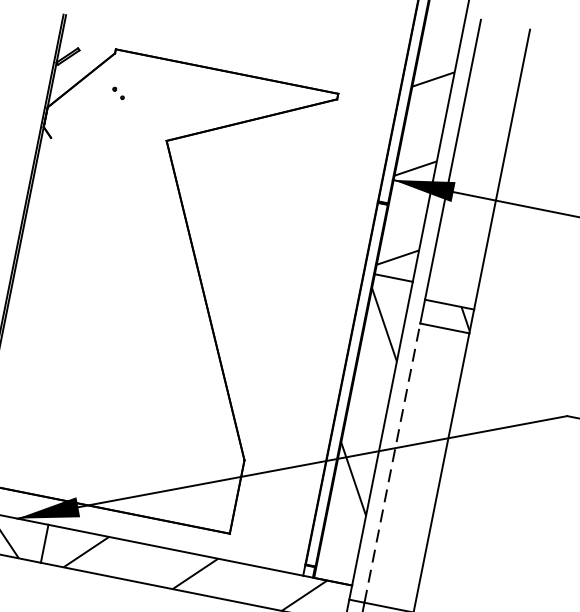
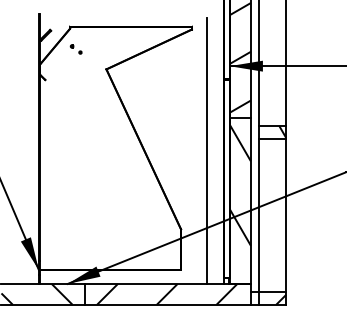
part: (117, 93) -> (75, 49), size x1.67
line: (319, 327) -> (206, 151), added
line: (393, 461) -> (259, 214), dashed -> solid

